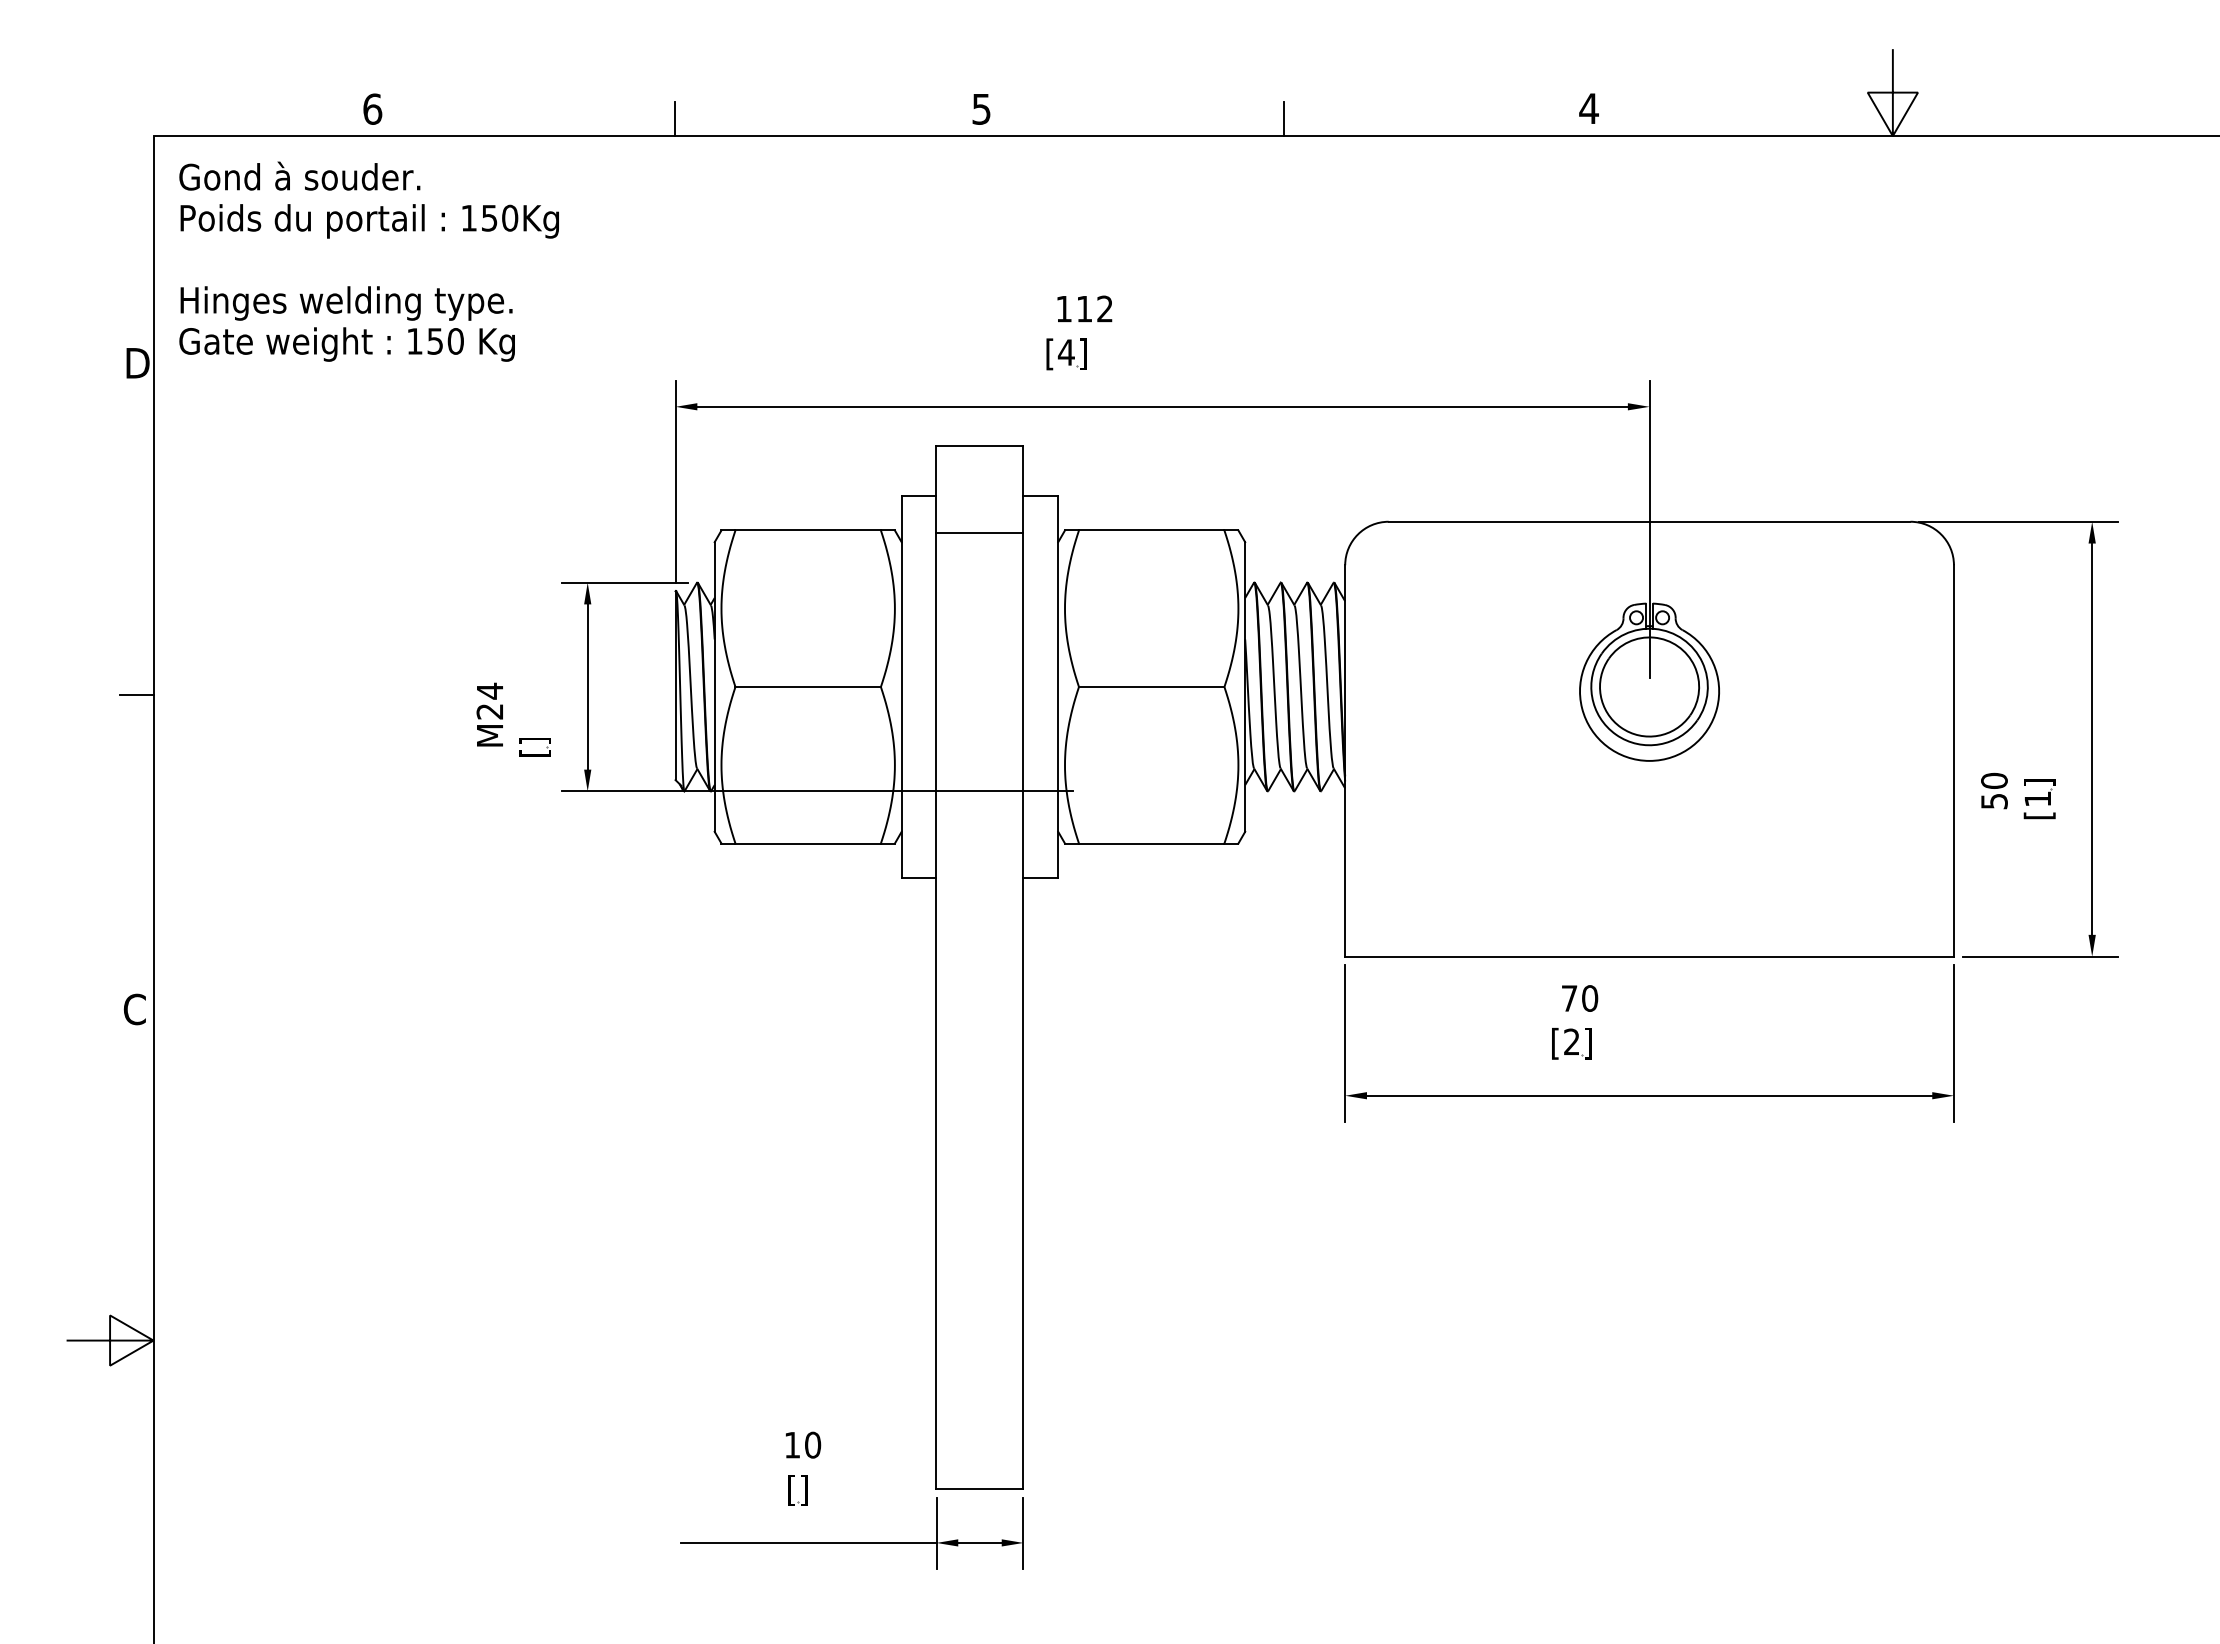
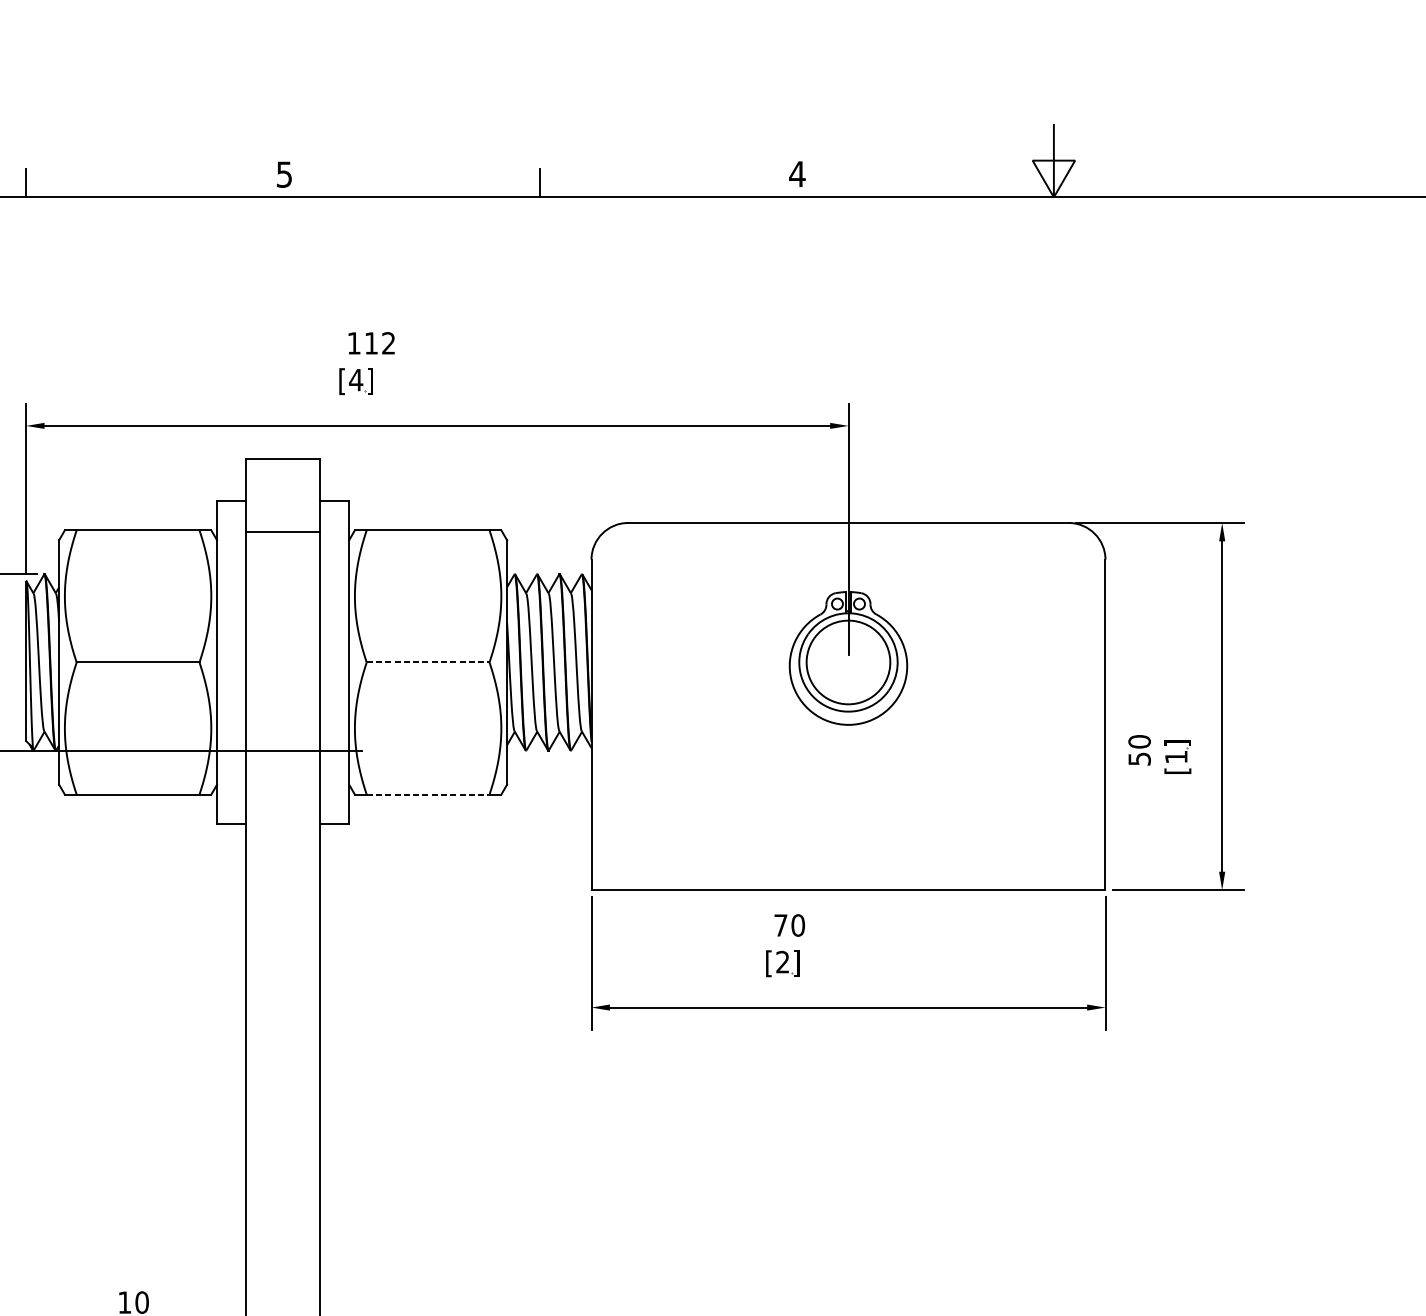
line: (1151, 687) -> (427, 662), solid -> dashed
line: (1151, 843) -> (427, 794), solid -> dashed

